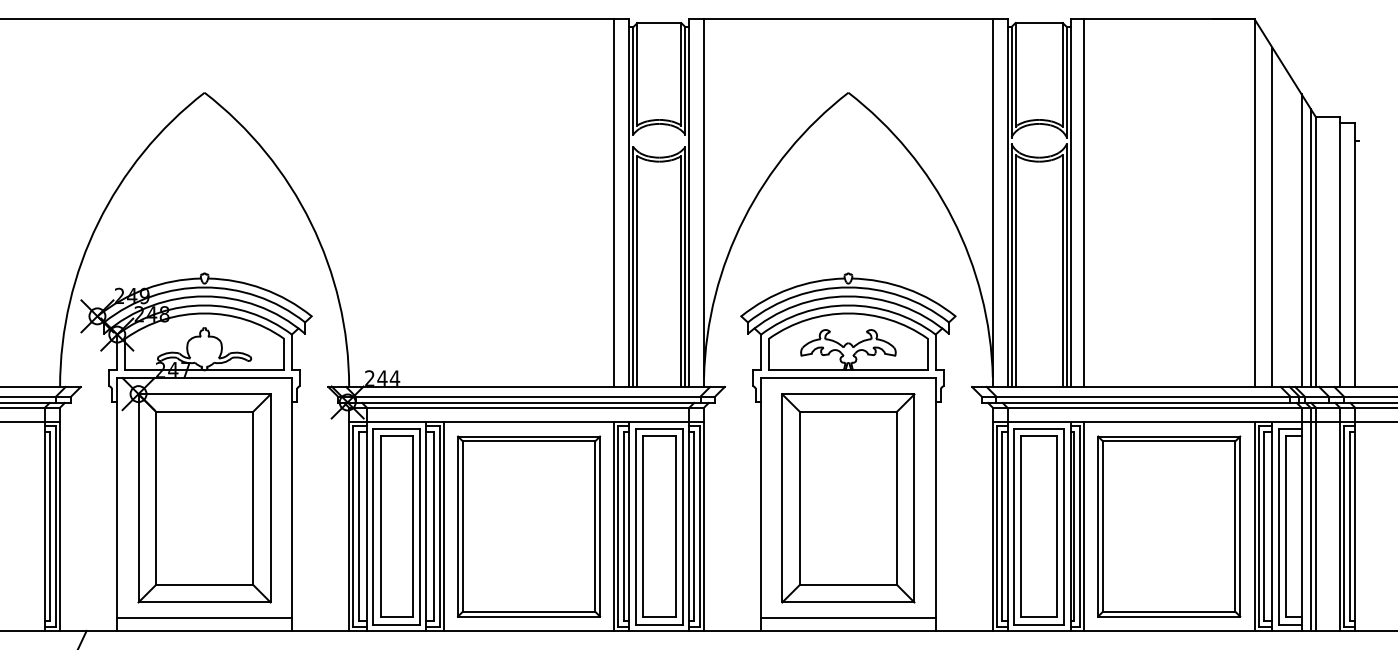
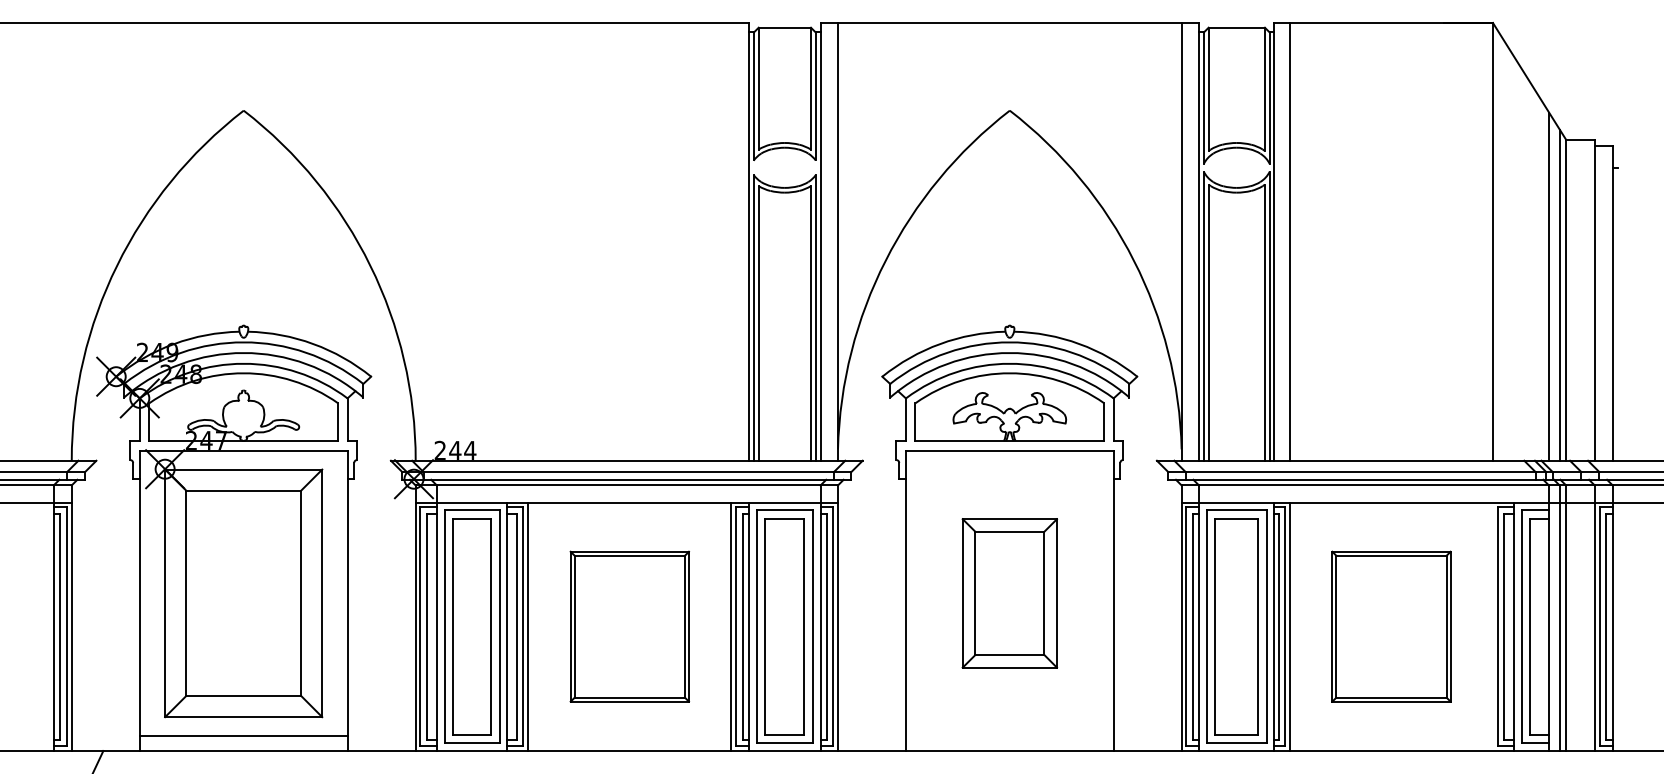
line: (614, 202) -> (731, 241), removed
line: (1272, 217) -> (1514, 258), removed
part: (848, 498) -> (1009, 593), size x0.6
part: (528, 526) -> (629, 626), size x0.7
part: (1169, 526) -> (1391, 626), size x0.7
line: (1254, 526) -> (1492, 626), removed
line: (848, 618) -> (1009, 736), removed

